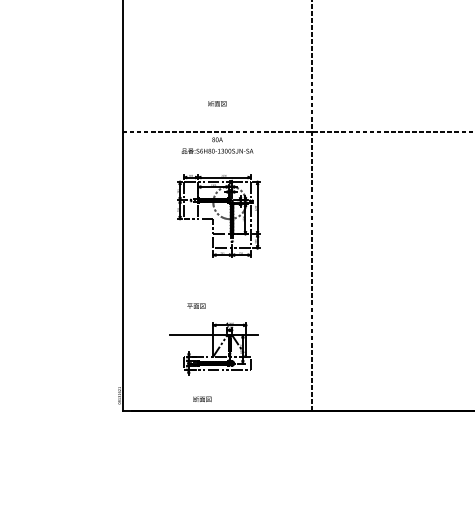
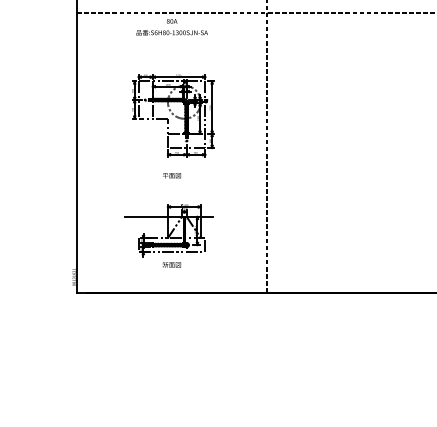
part: (218, 215) -> (173, 115), moved
text: (196, 305) -> (172, 175), moved
text: (202, 398) -> (172, 264), moved

